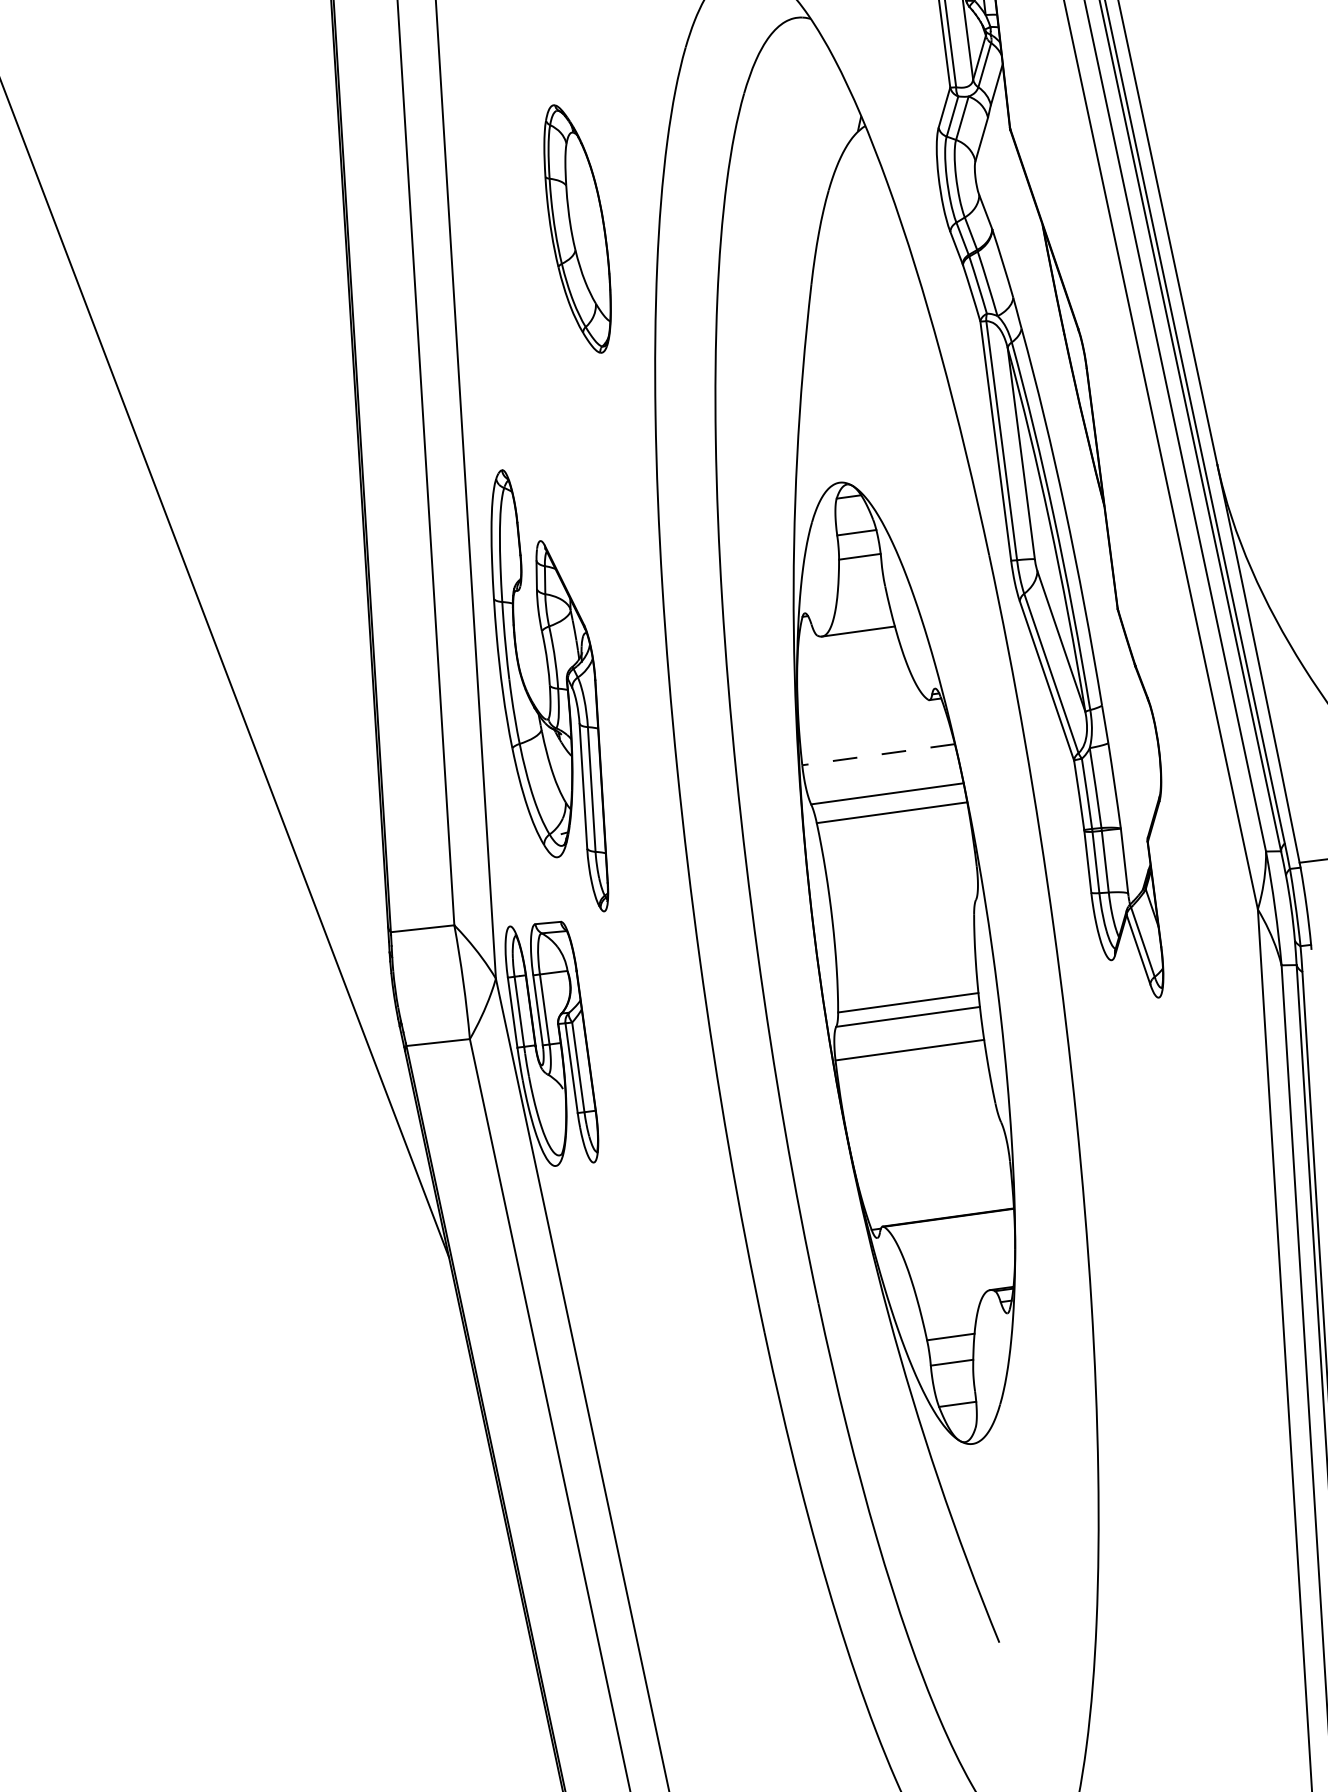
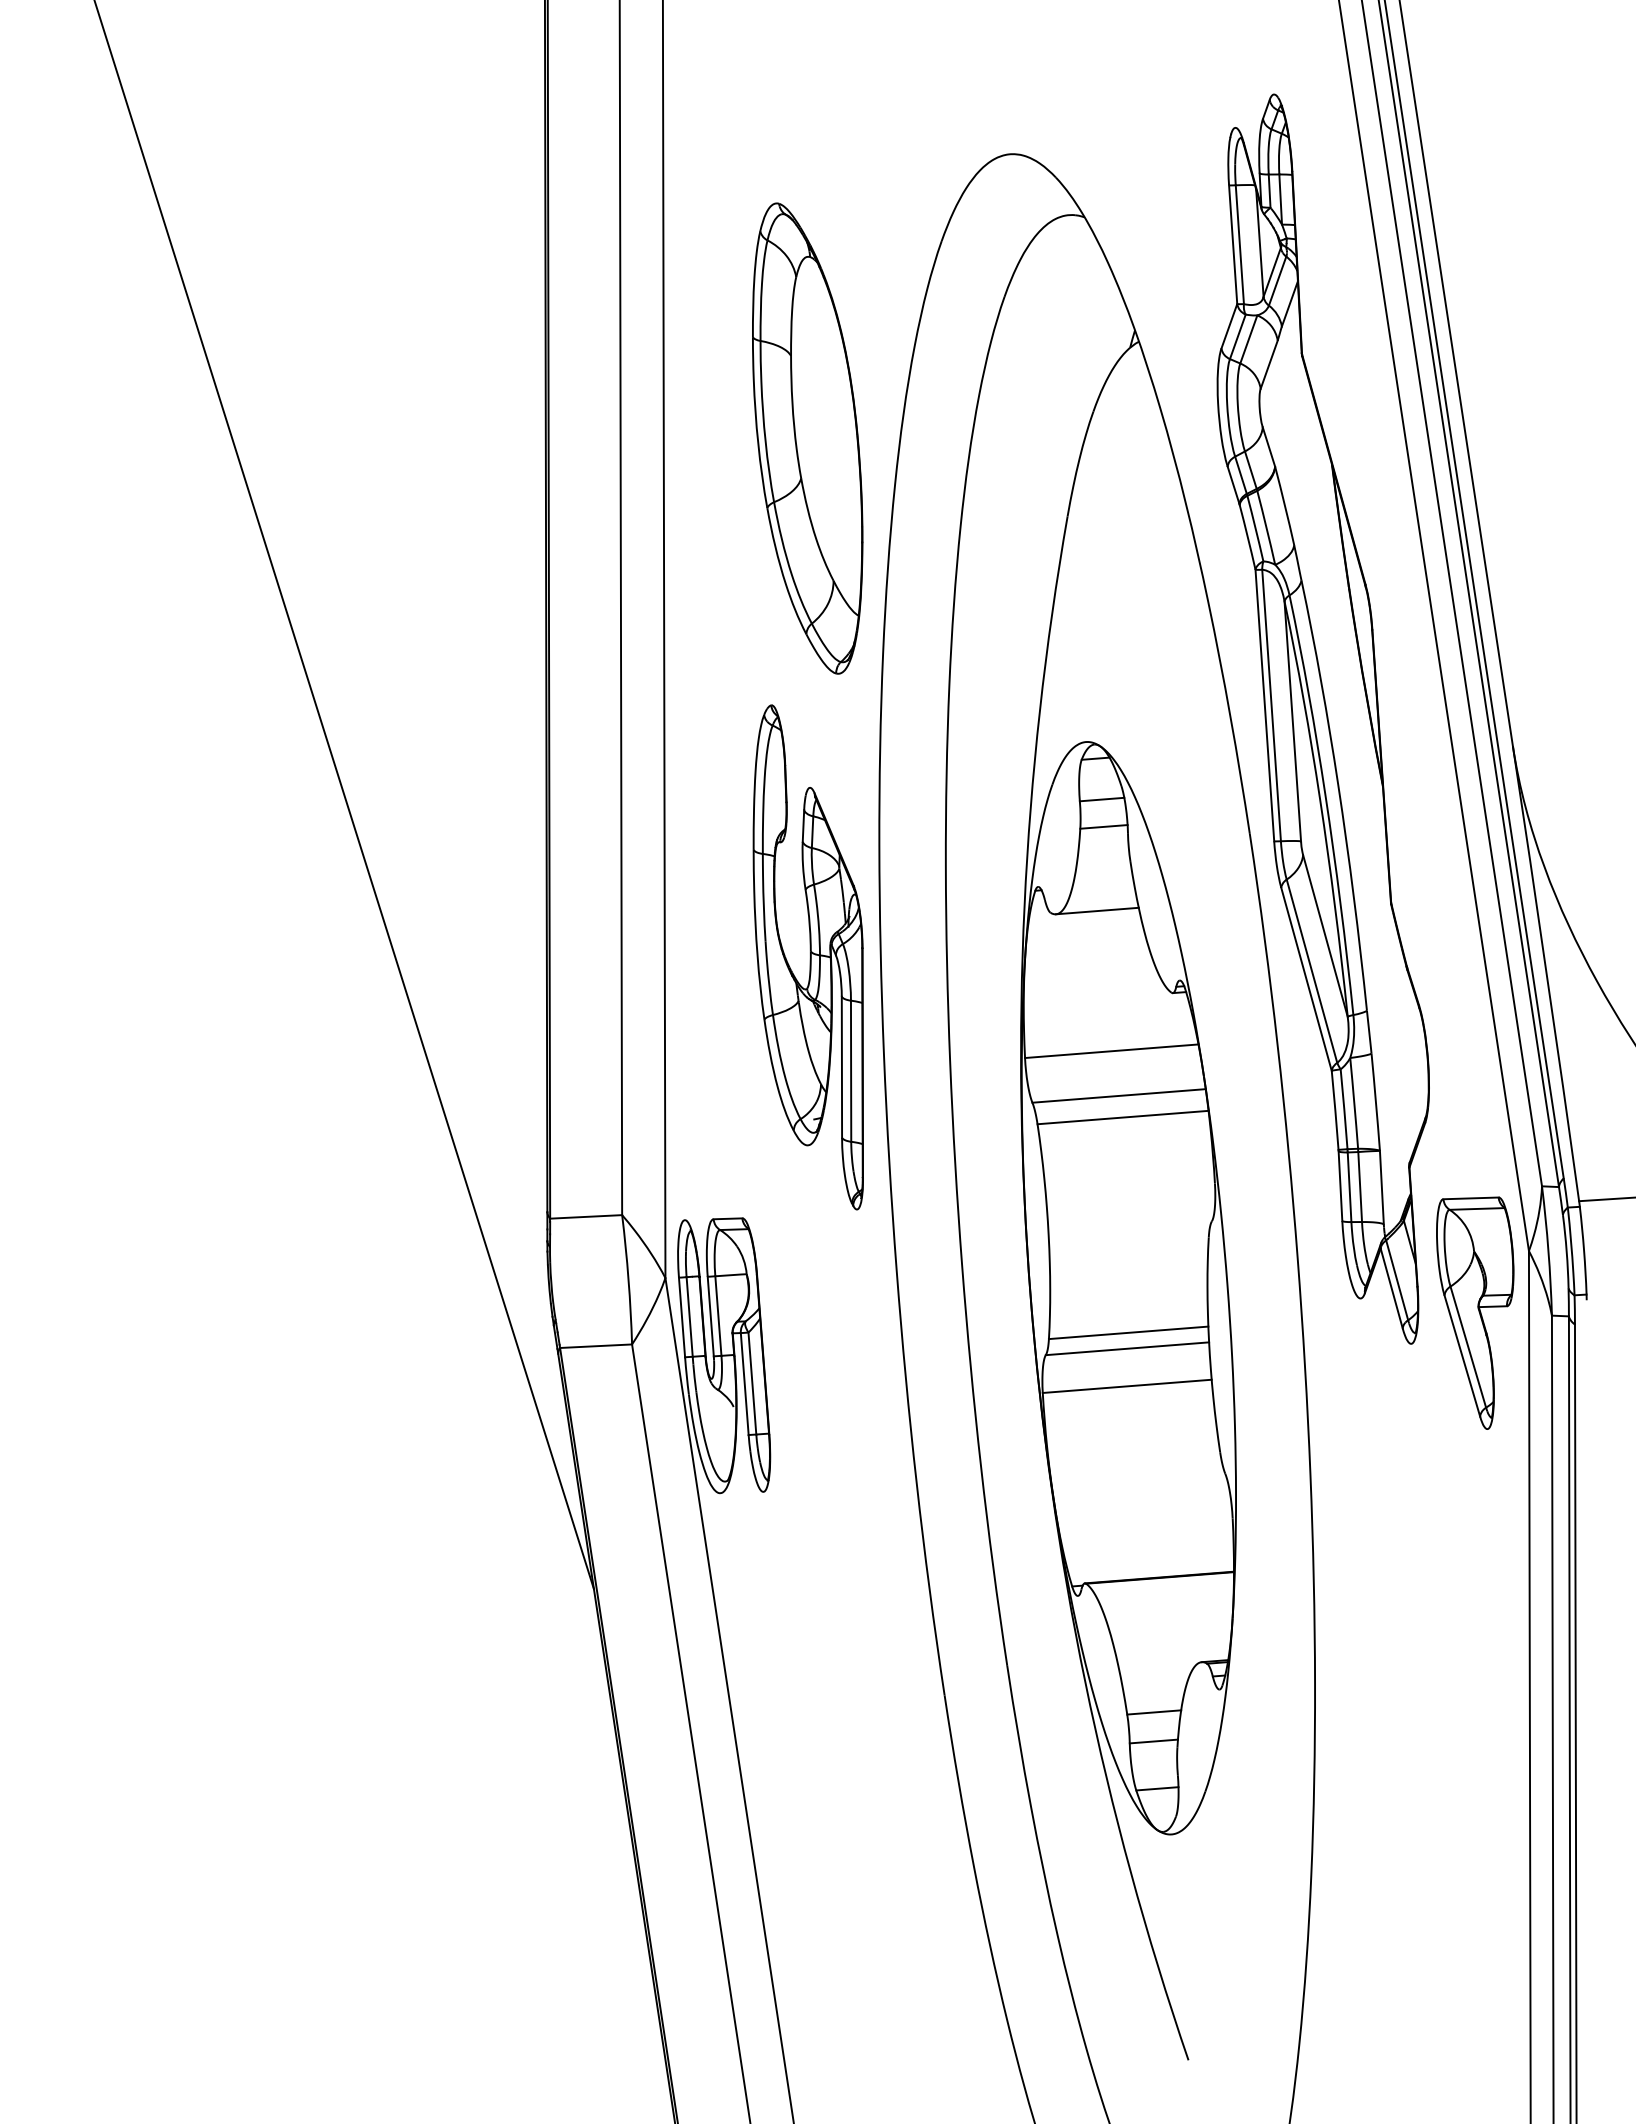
part: (577, 229) -> (807, 438), size x1.67
part: (547, 691) -> (807, 957), moved
line: (878, 754) -> (1111, 1051), dashed -> solid
part: (1213, 966) -> (1475, 1312), added

